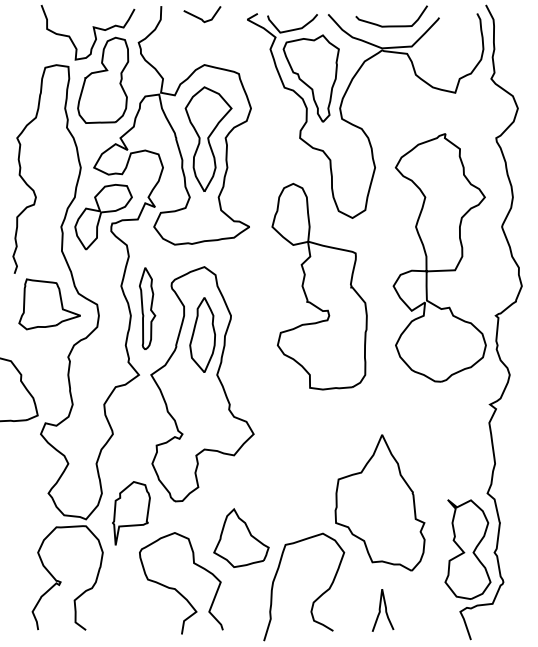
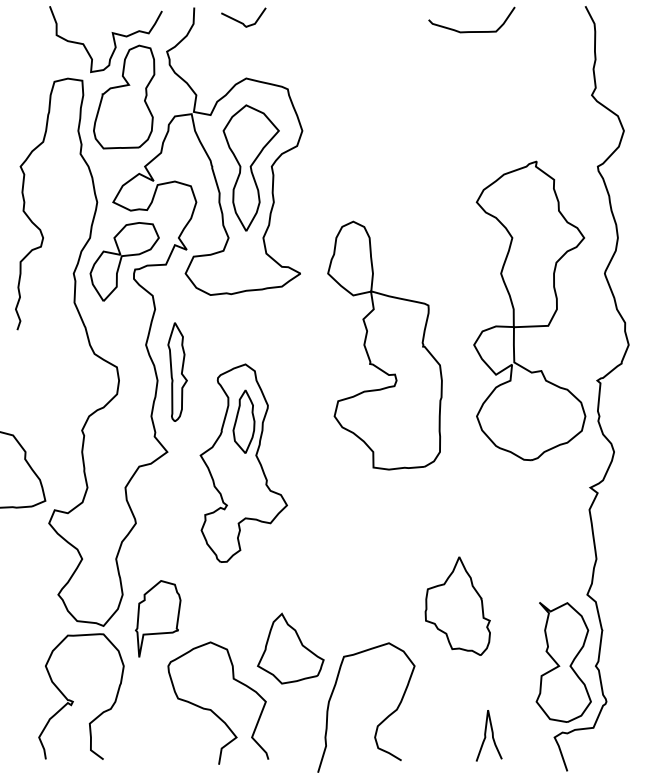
part: (359, 126) -> (433, 152), removed
part: (49, 304) -> (59, 367), removed
part: (202, 384) -> (243, 463), size x0.7
part: (379, 502) -> (457, 605), size x0.6
curve: (380, 610) -> (486, 735), moved

